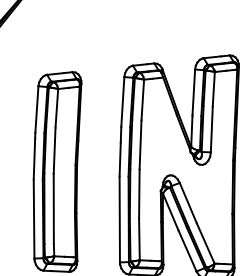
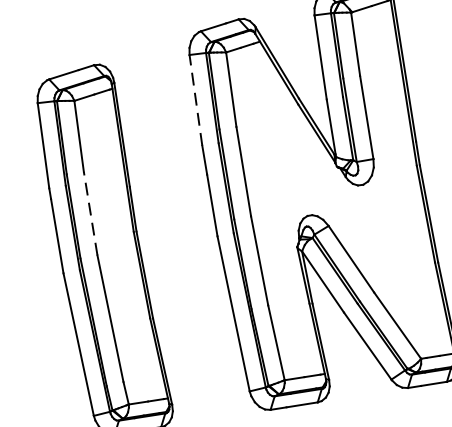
line: (122, 101) -> (195, 99), solid -> dashed
line: (54, 150) -> (90, 213), solid -> dashed

